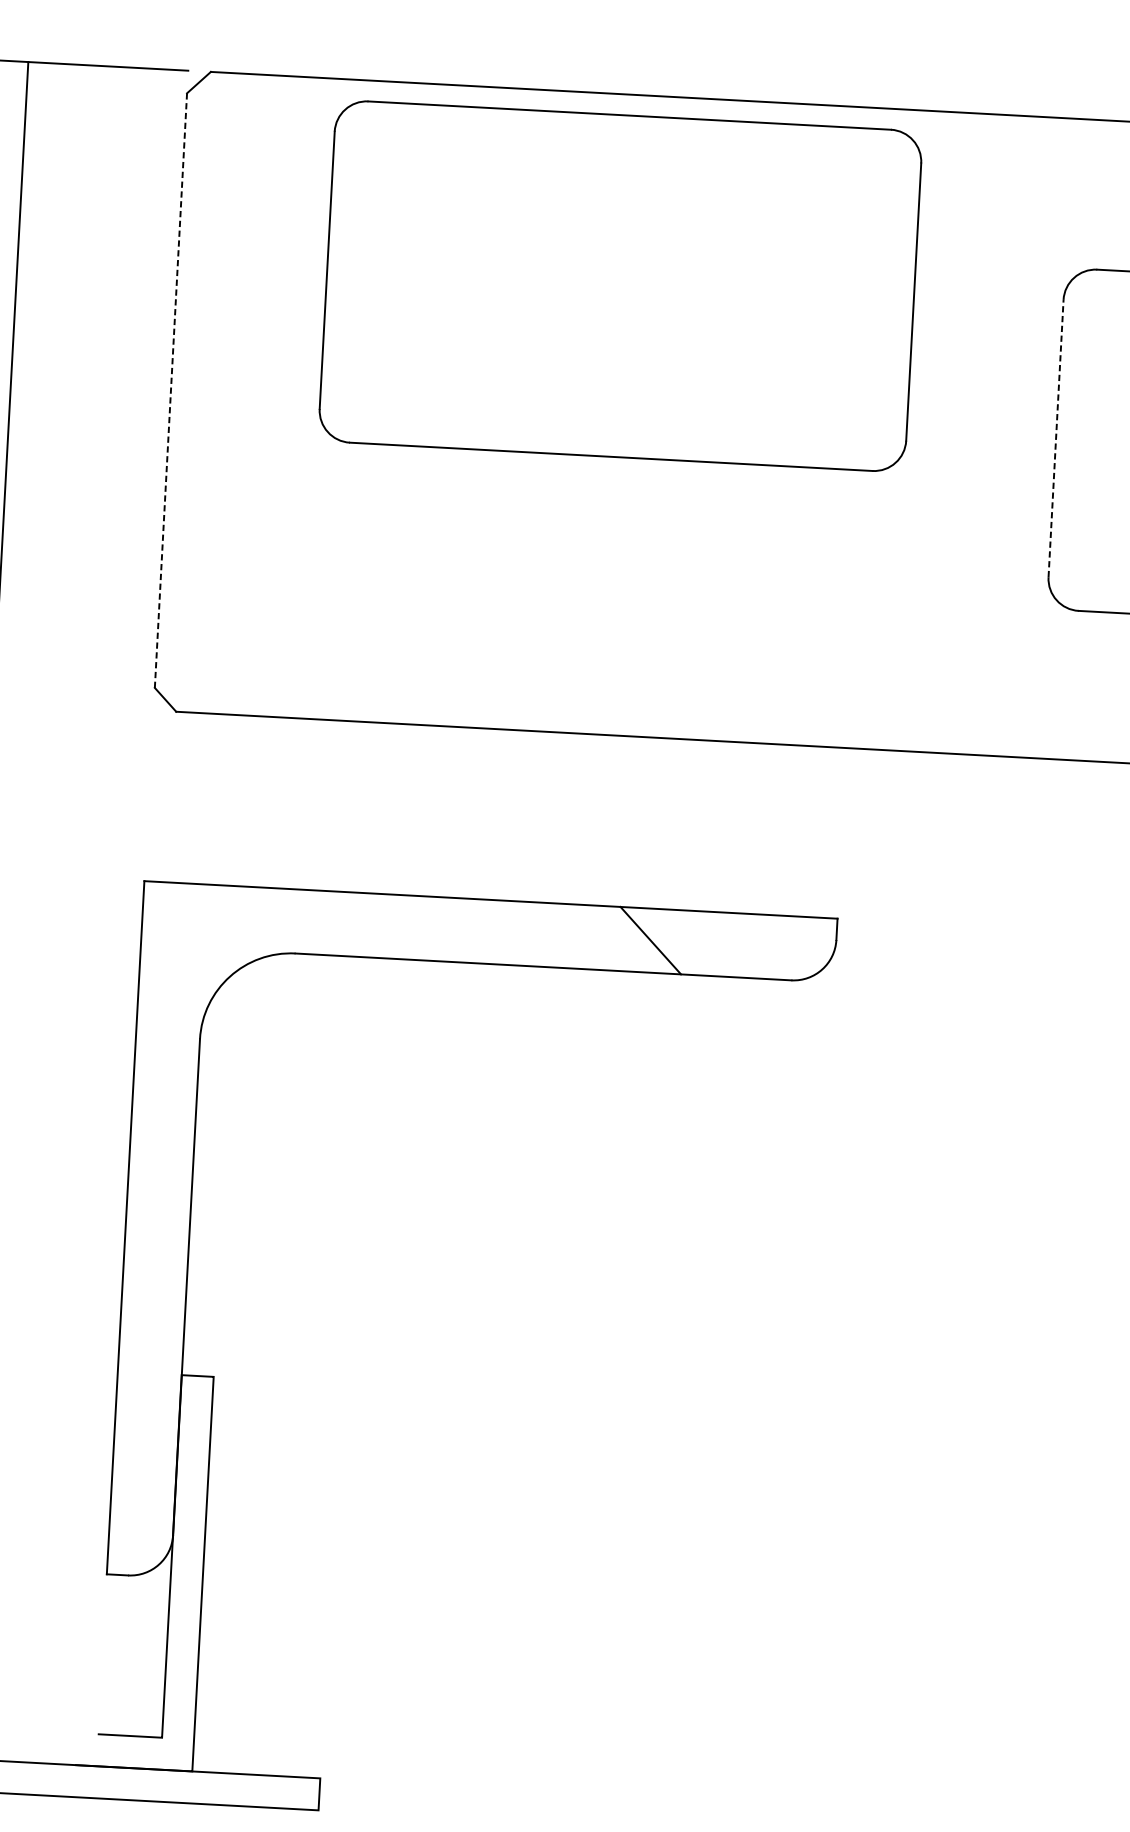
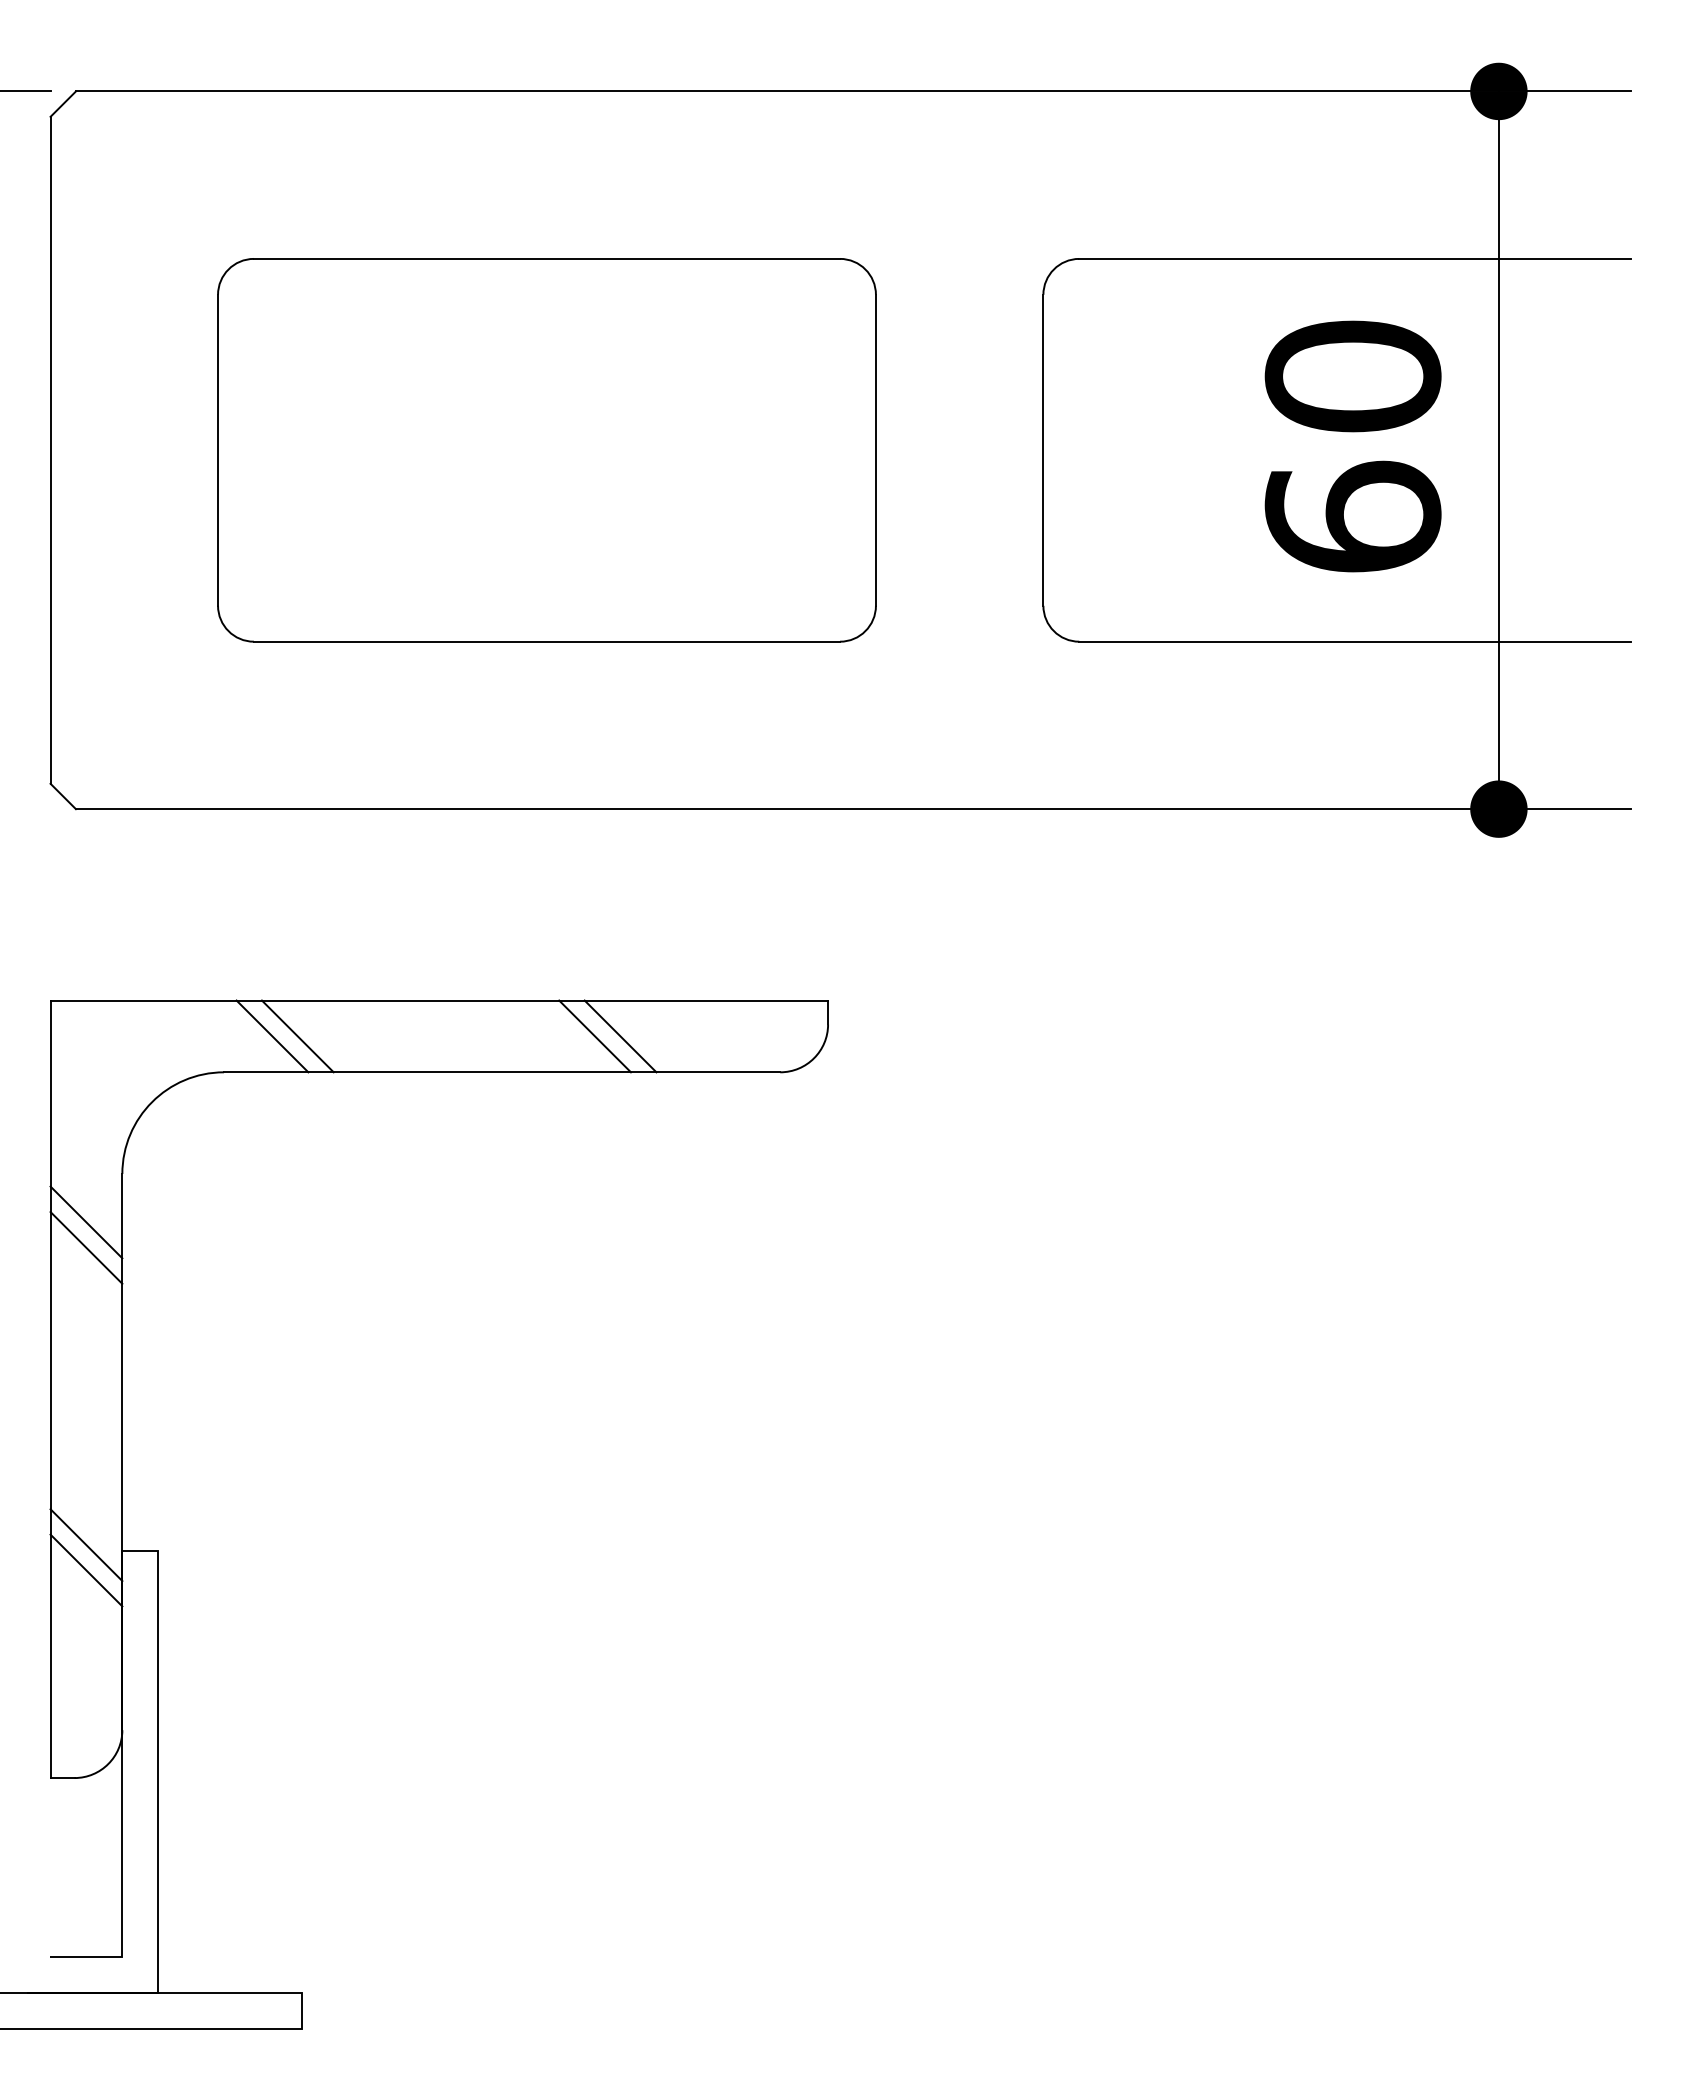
part: (620, 286) -> (546, 450), moved
line: (170, 390) -> (50, 450), dashed -> solid
line: (1056, 438) -> (1043, 450), dashed -> solid
line: (340, 923) -> (272, 1036), added
line: (362, 925) -> (297, 1036), added
line: (627, 939) -> (594, 1036), added
line: (165, 1080) -> (86, 1222), added
line: (164, 1103) -> (86, 1247), added
line: (150, 1368) -> (86, 1545), added
line: (148, 1391) -> (86, 1570), added

